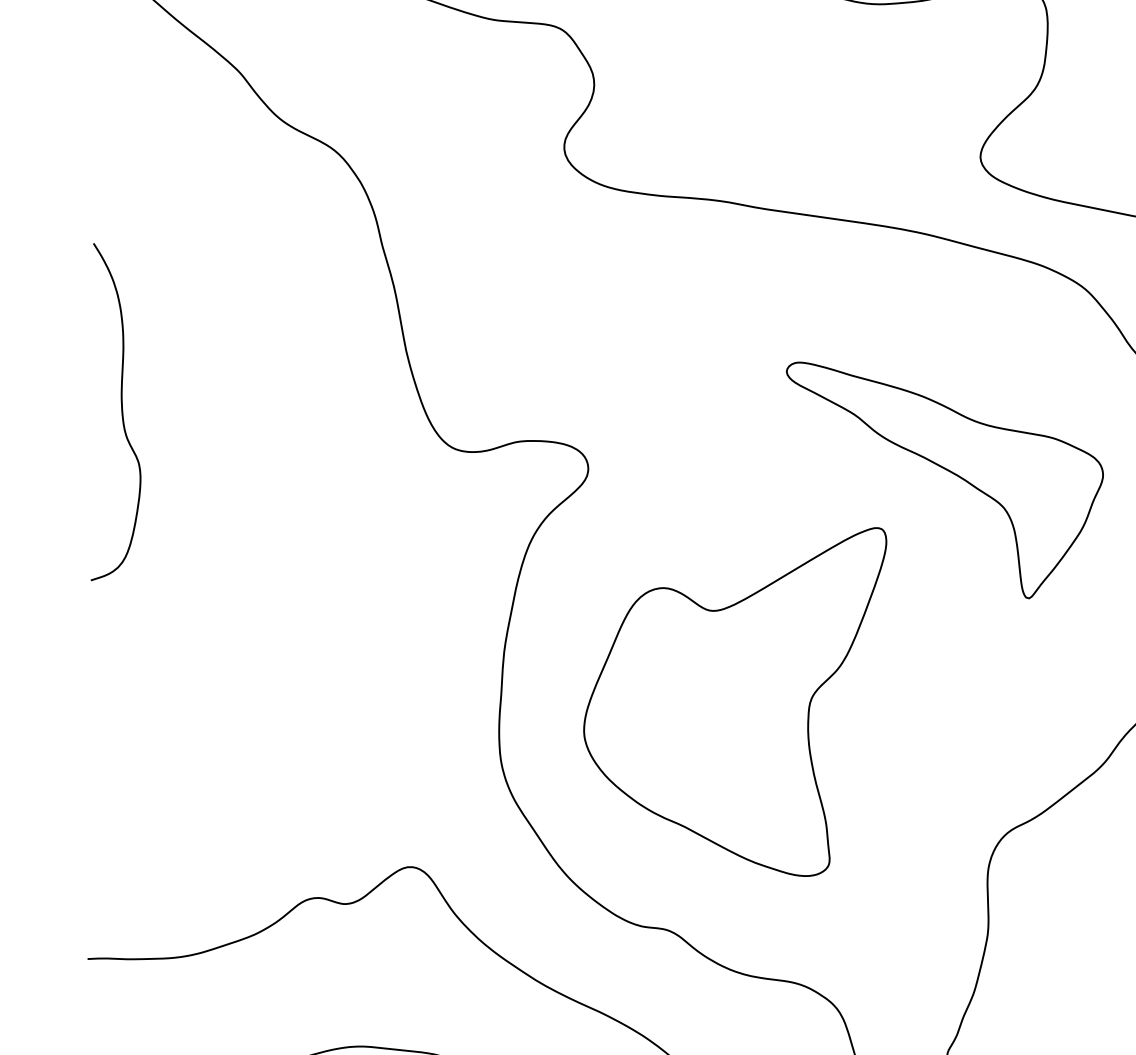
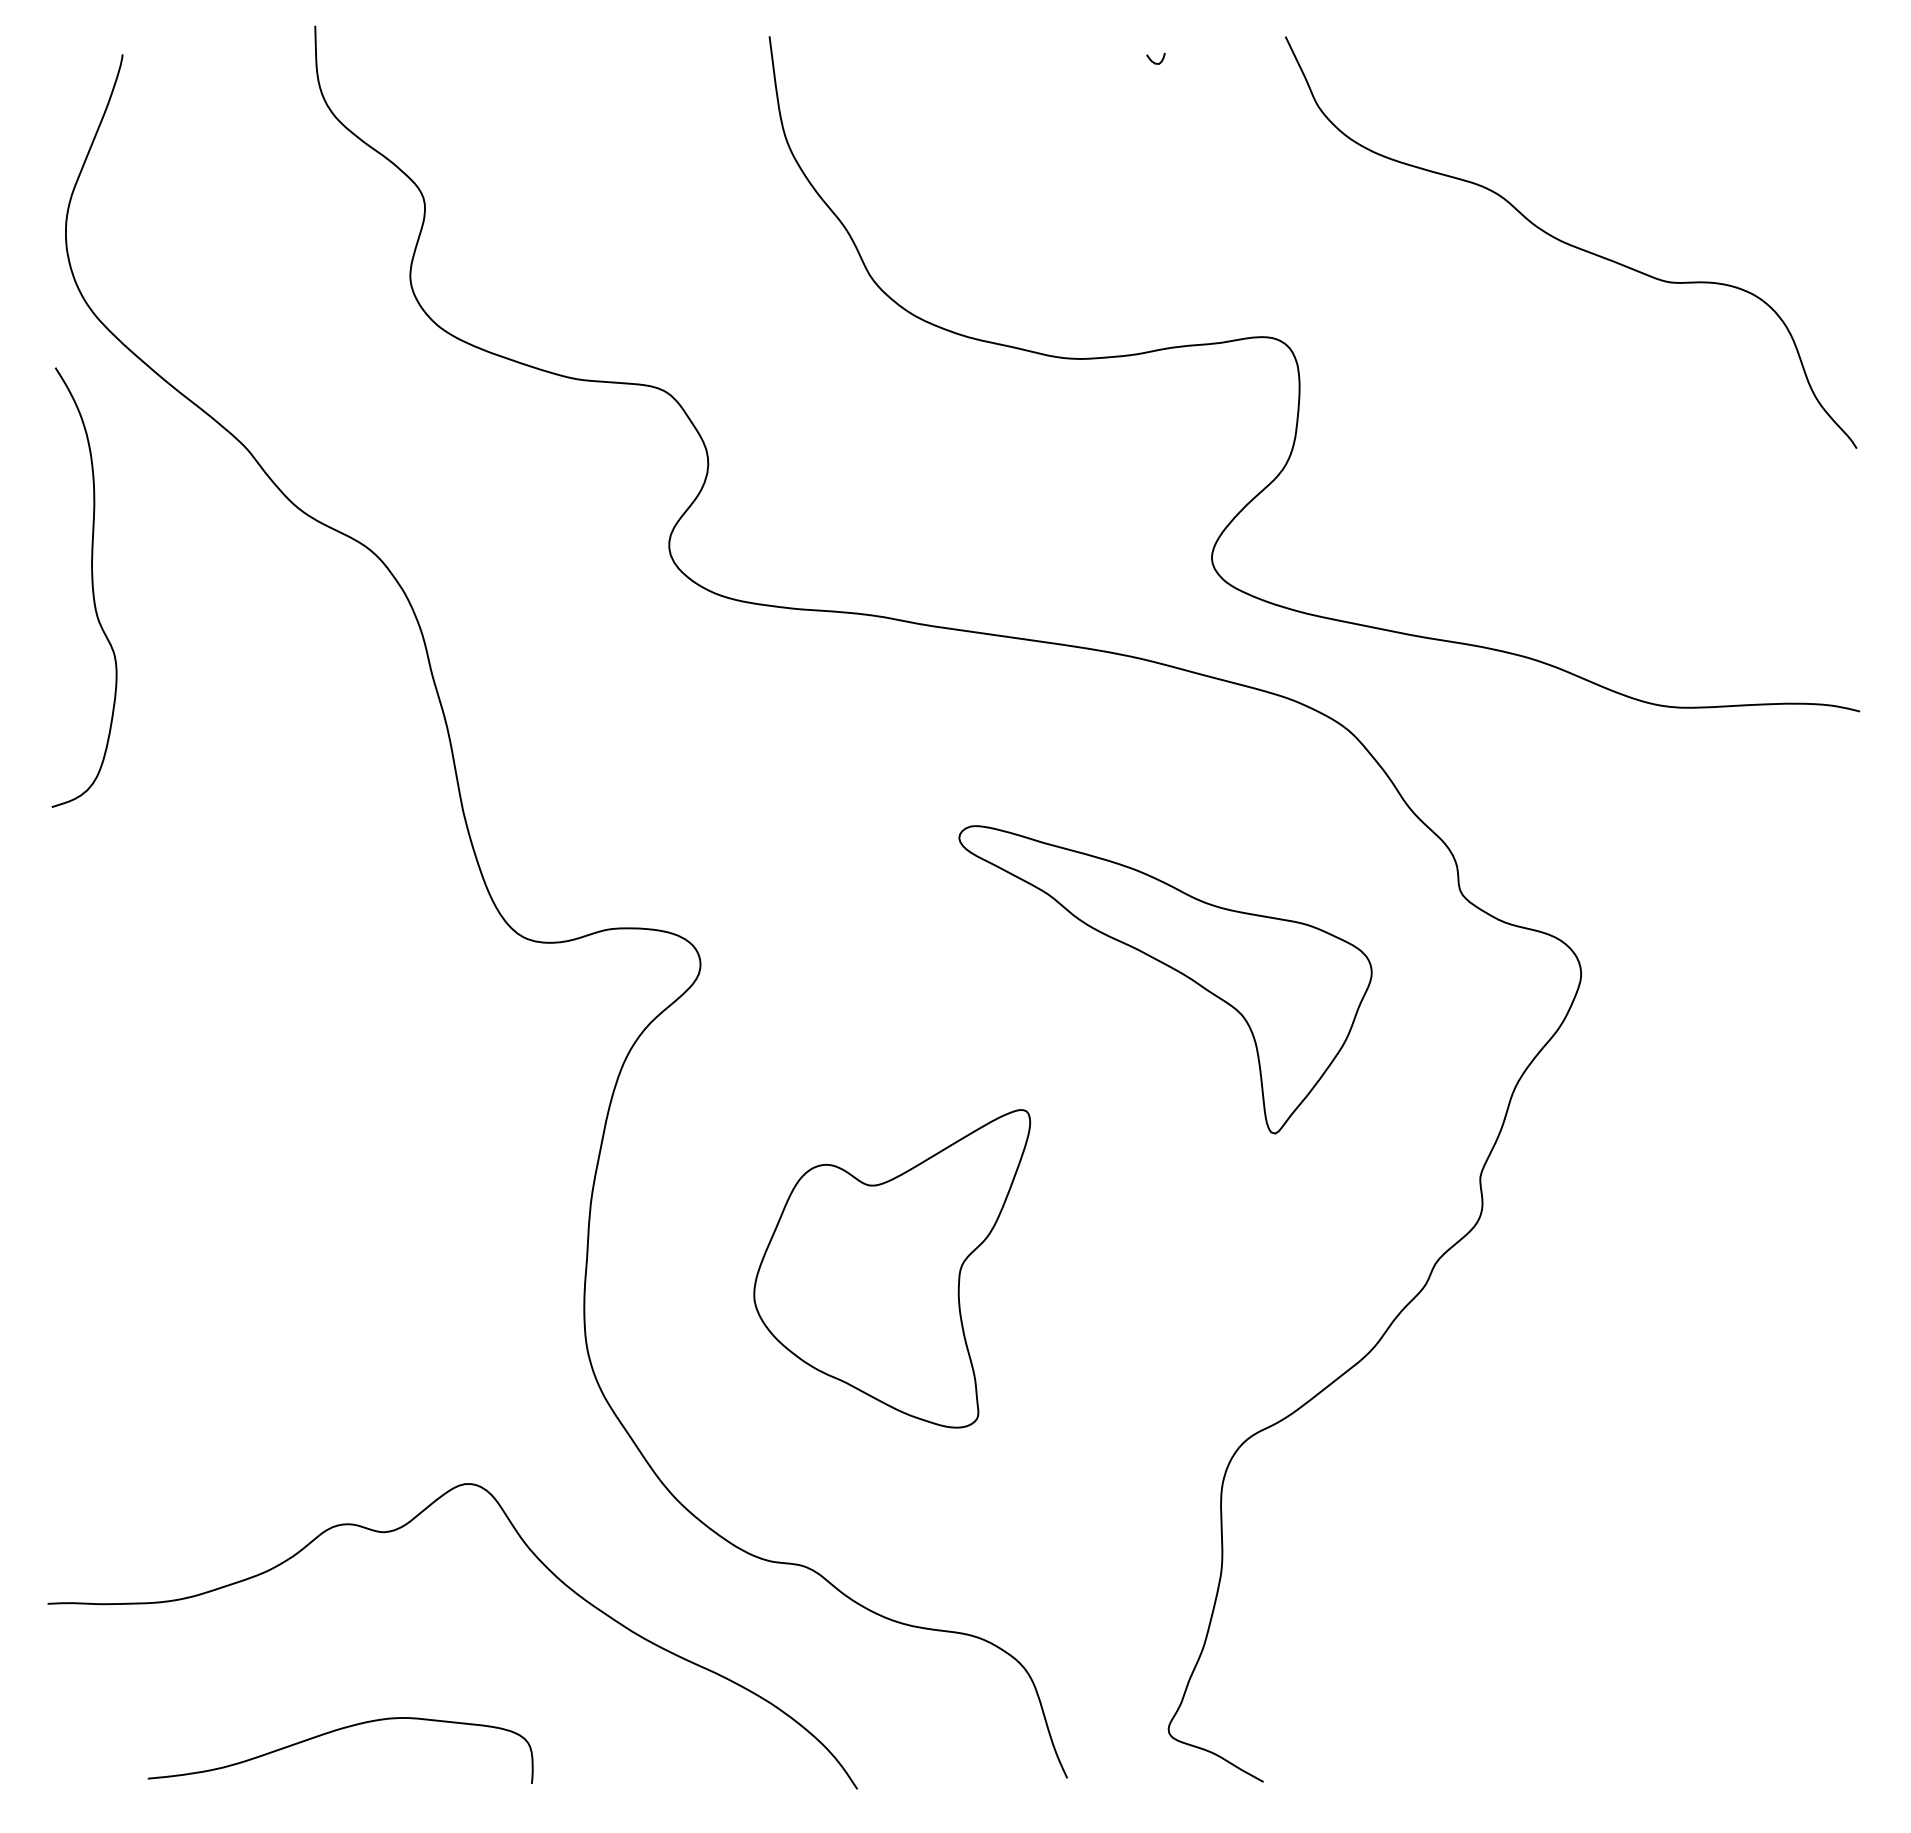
curve: (121, 411) -> (91, 586), moved
part: (735, 701) -> (892, 1268), size x0.7

